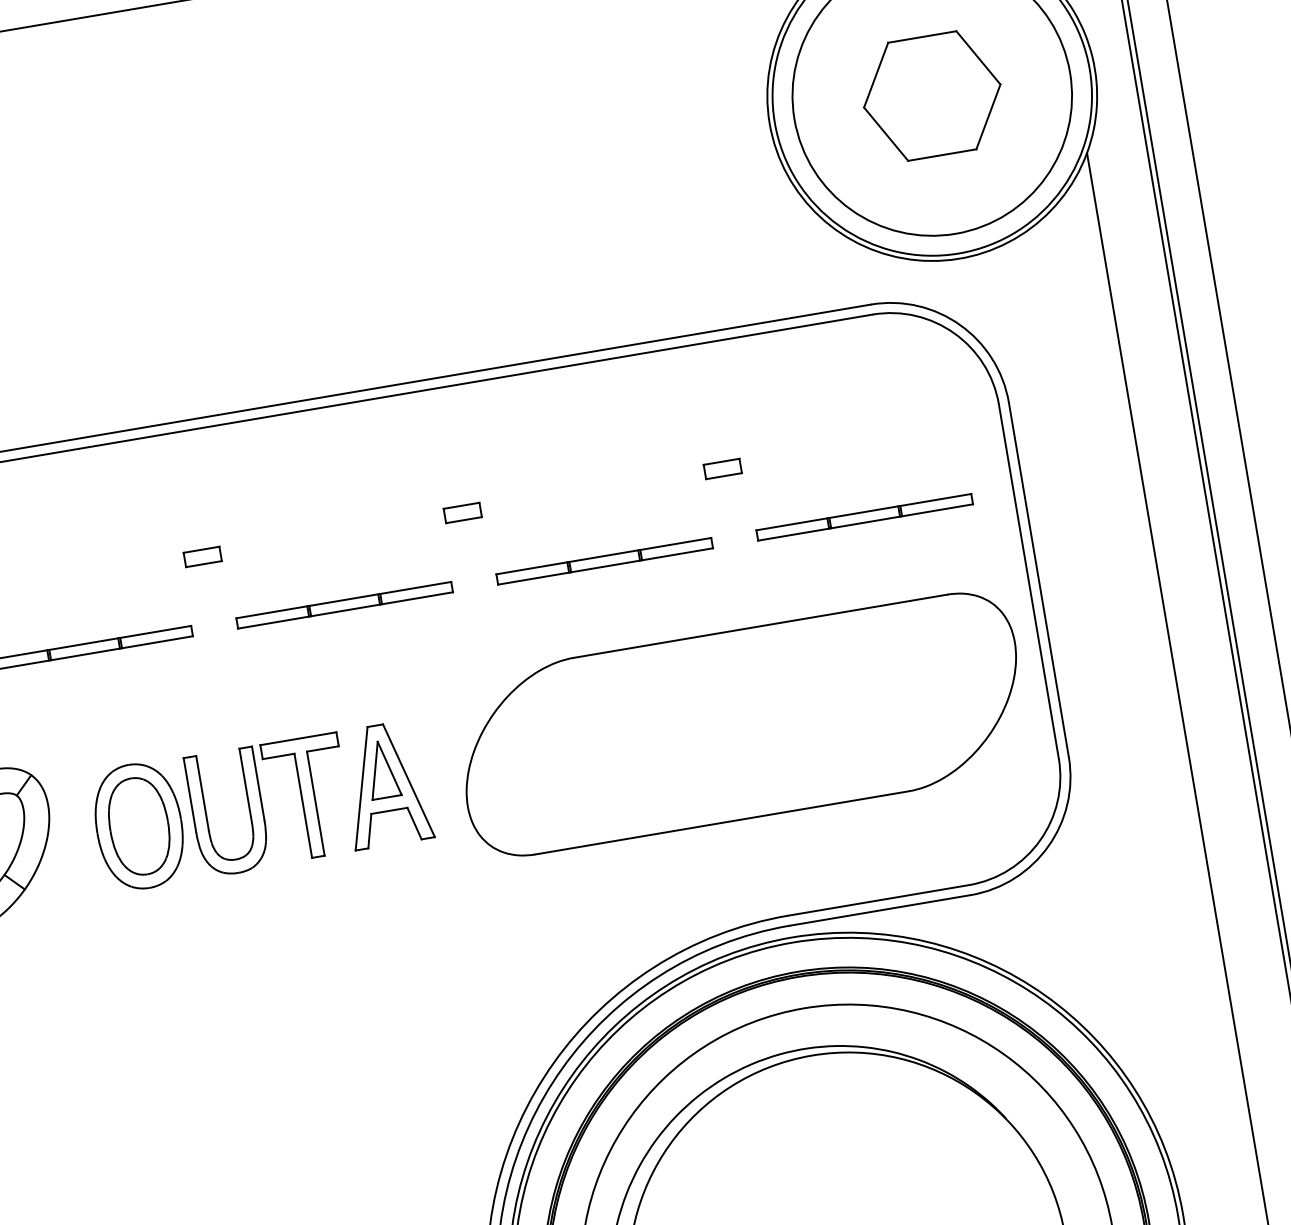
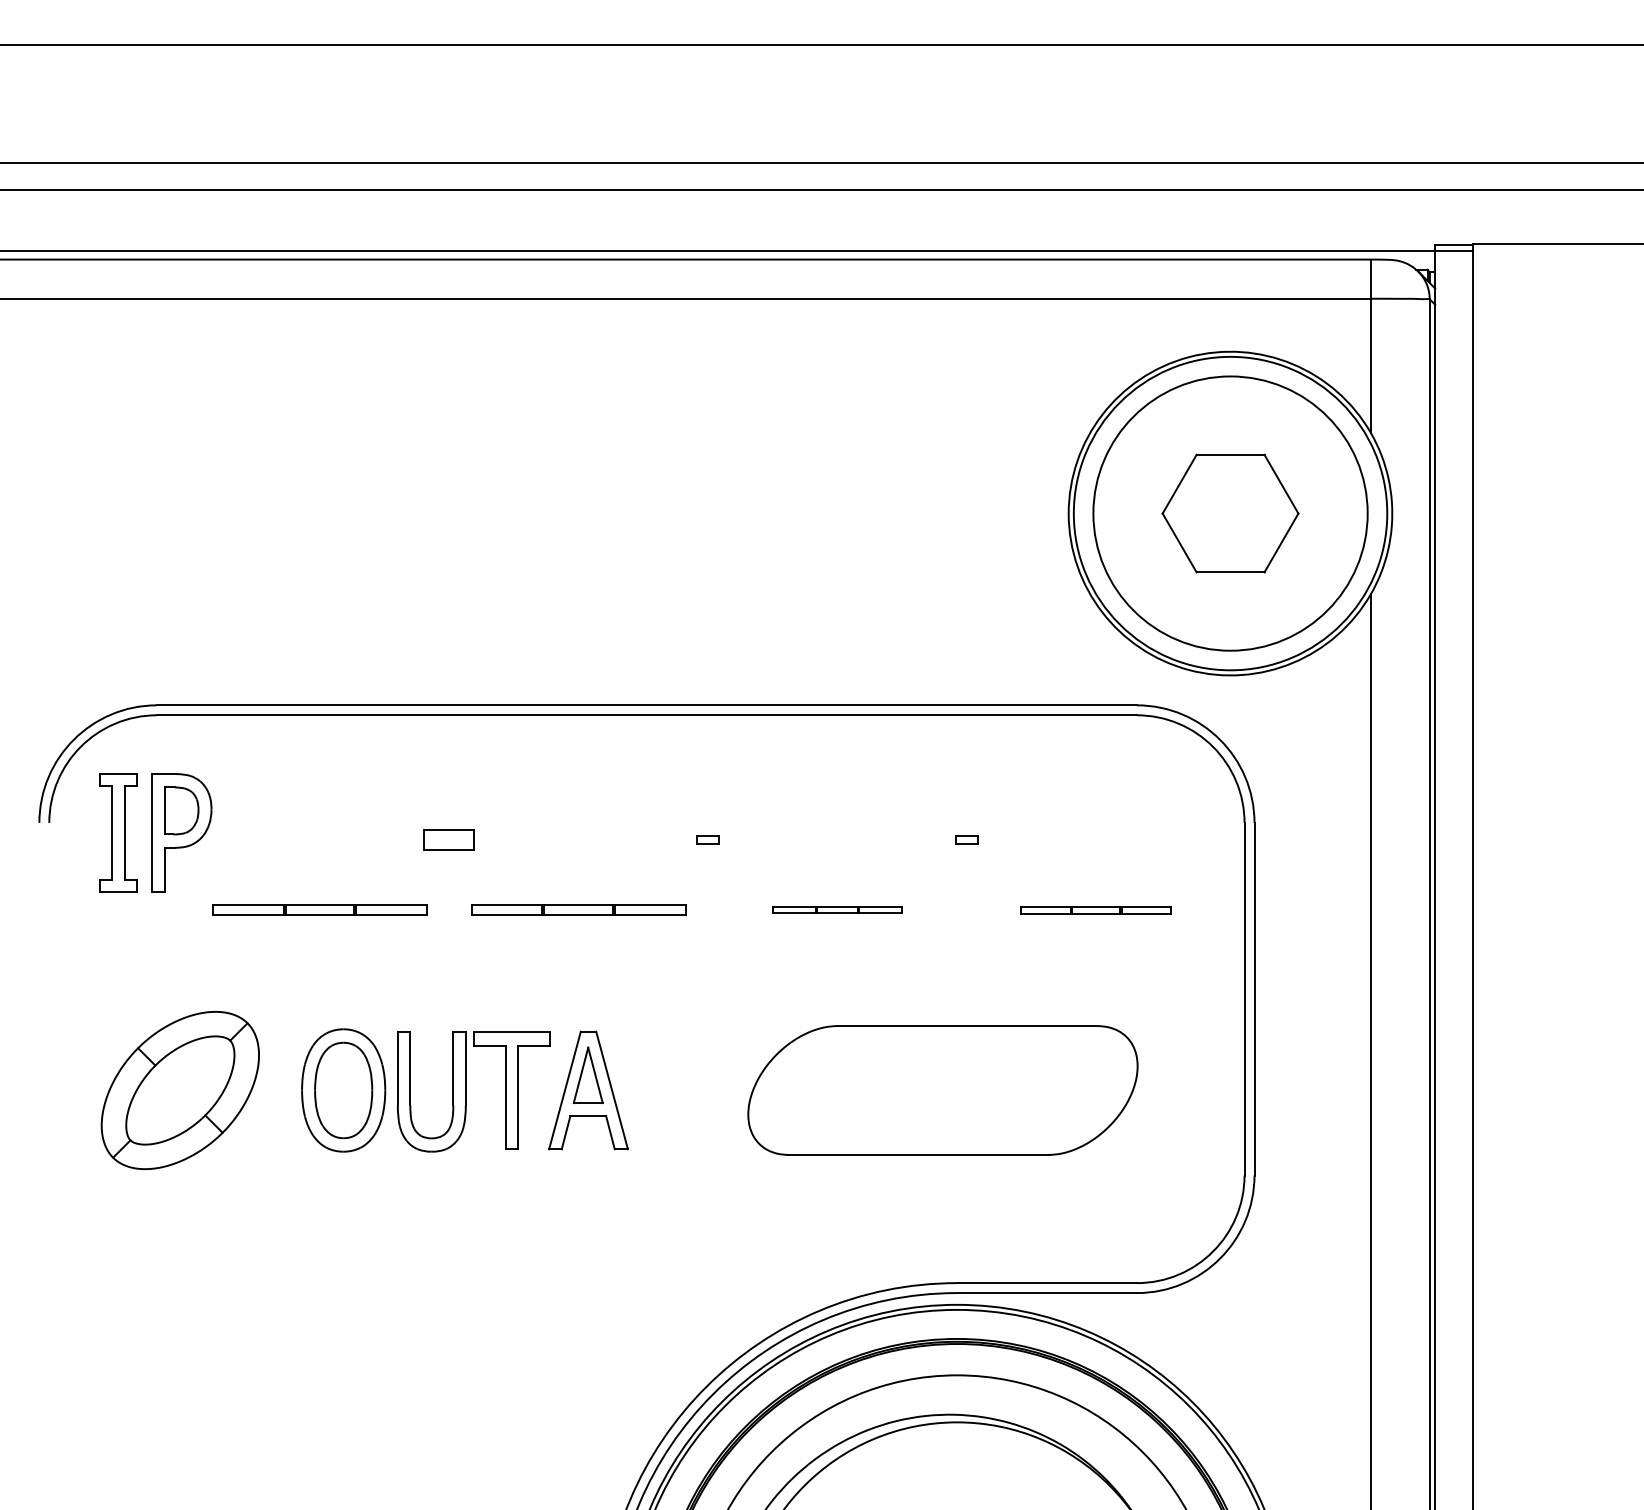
part: (722, 468) -> (966, 839), size x0.6
part: (462, 512) -> (707, 839), size x0.6
part: (863, 516) -> (1095, 909), size x0.7
part: (201, 556) -> (448, 839), size x1.4
part: (604, 560) -> (837, 909), size x0.6
part: (740, 724) -> (942, 1090), size x0.7

